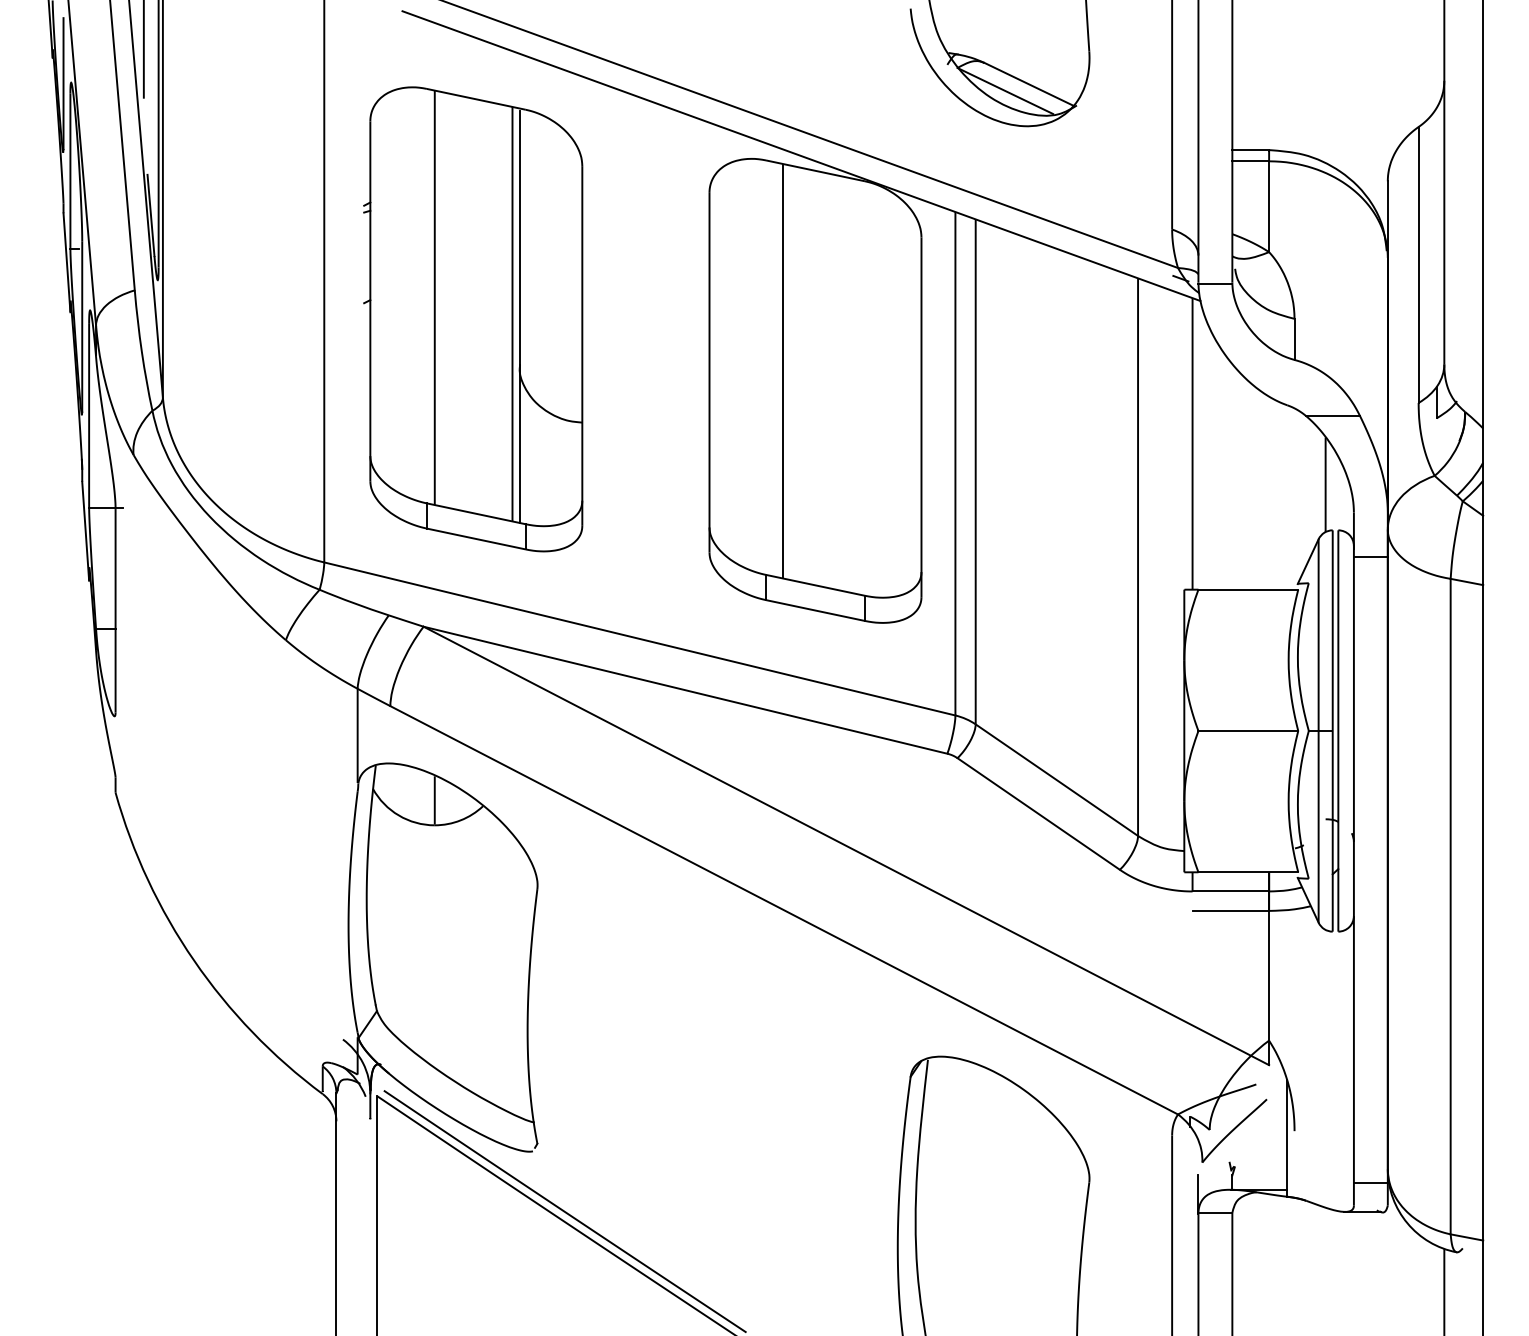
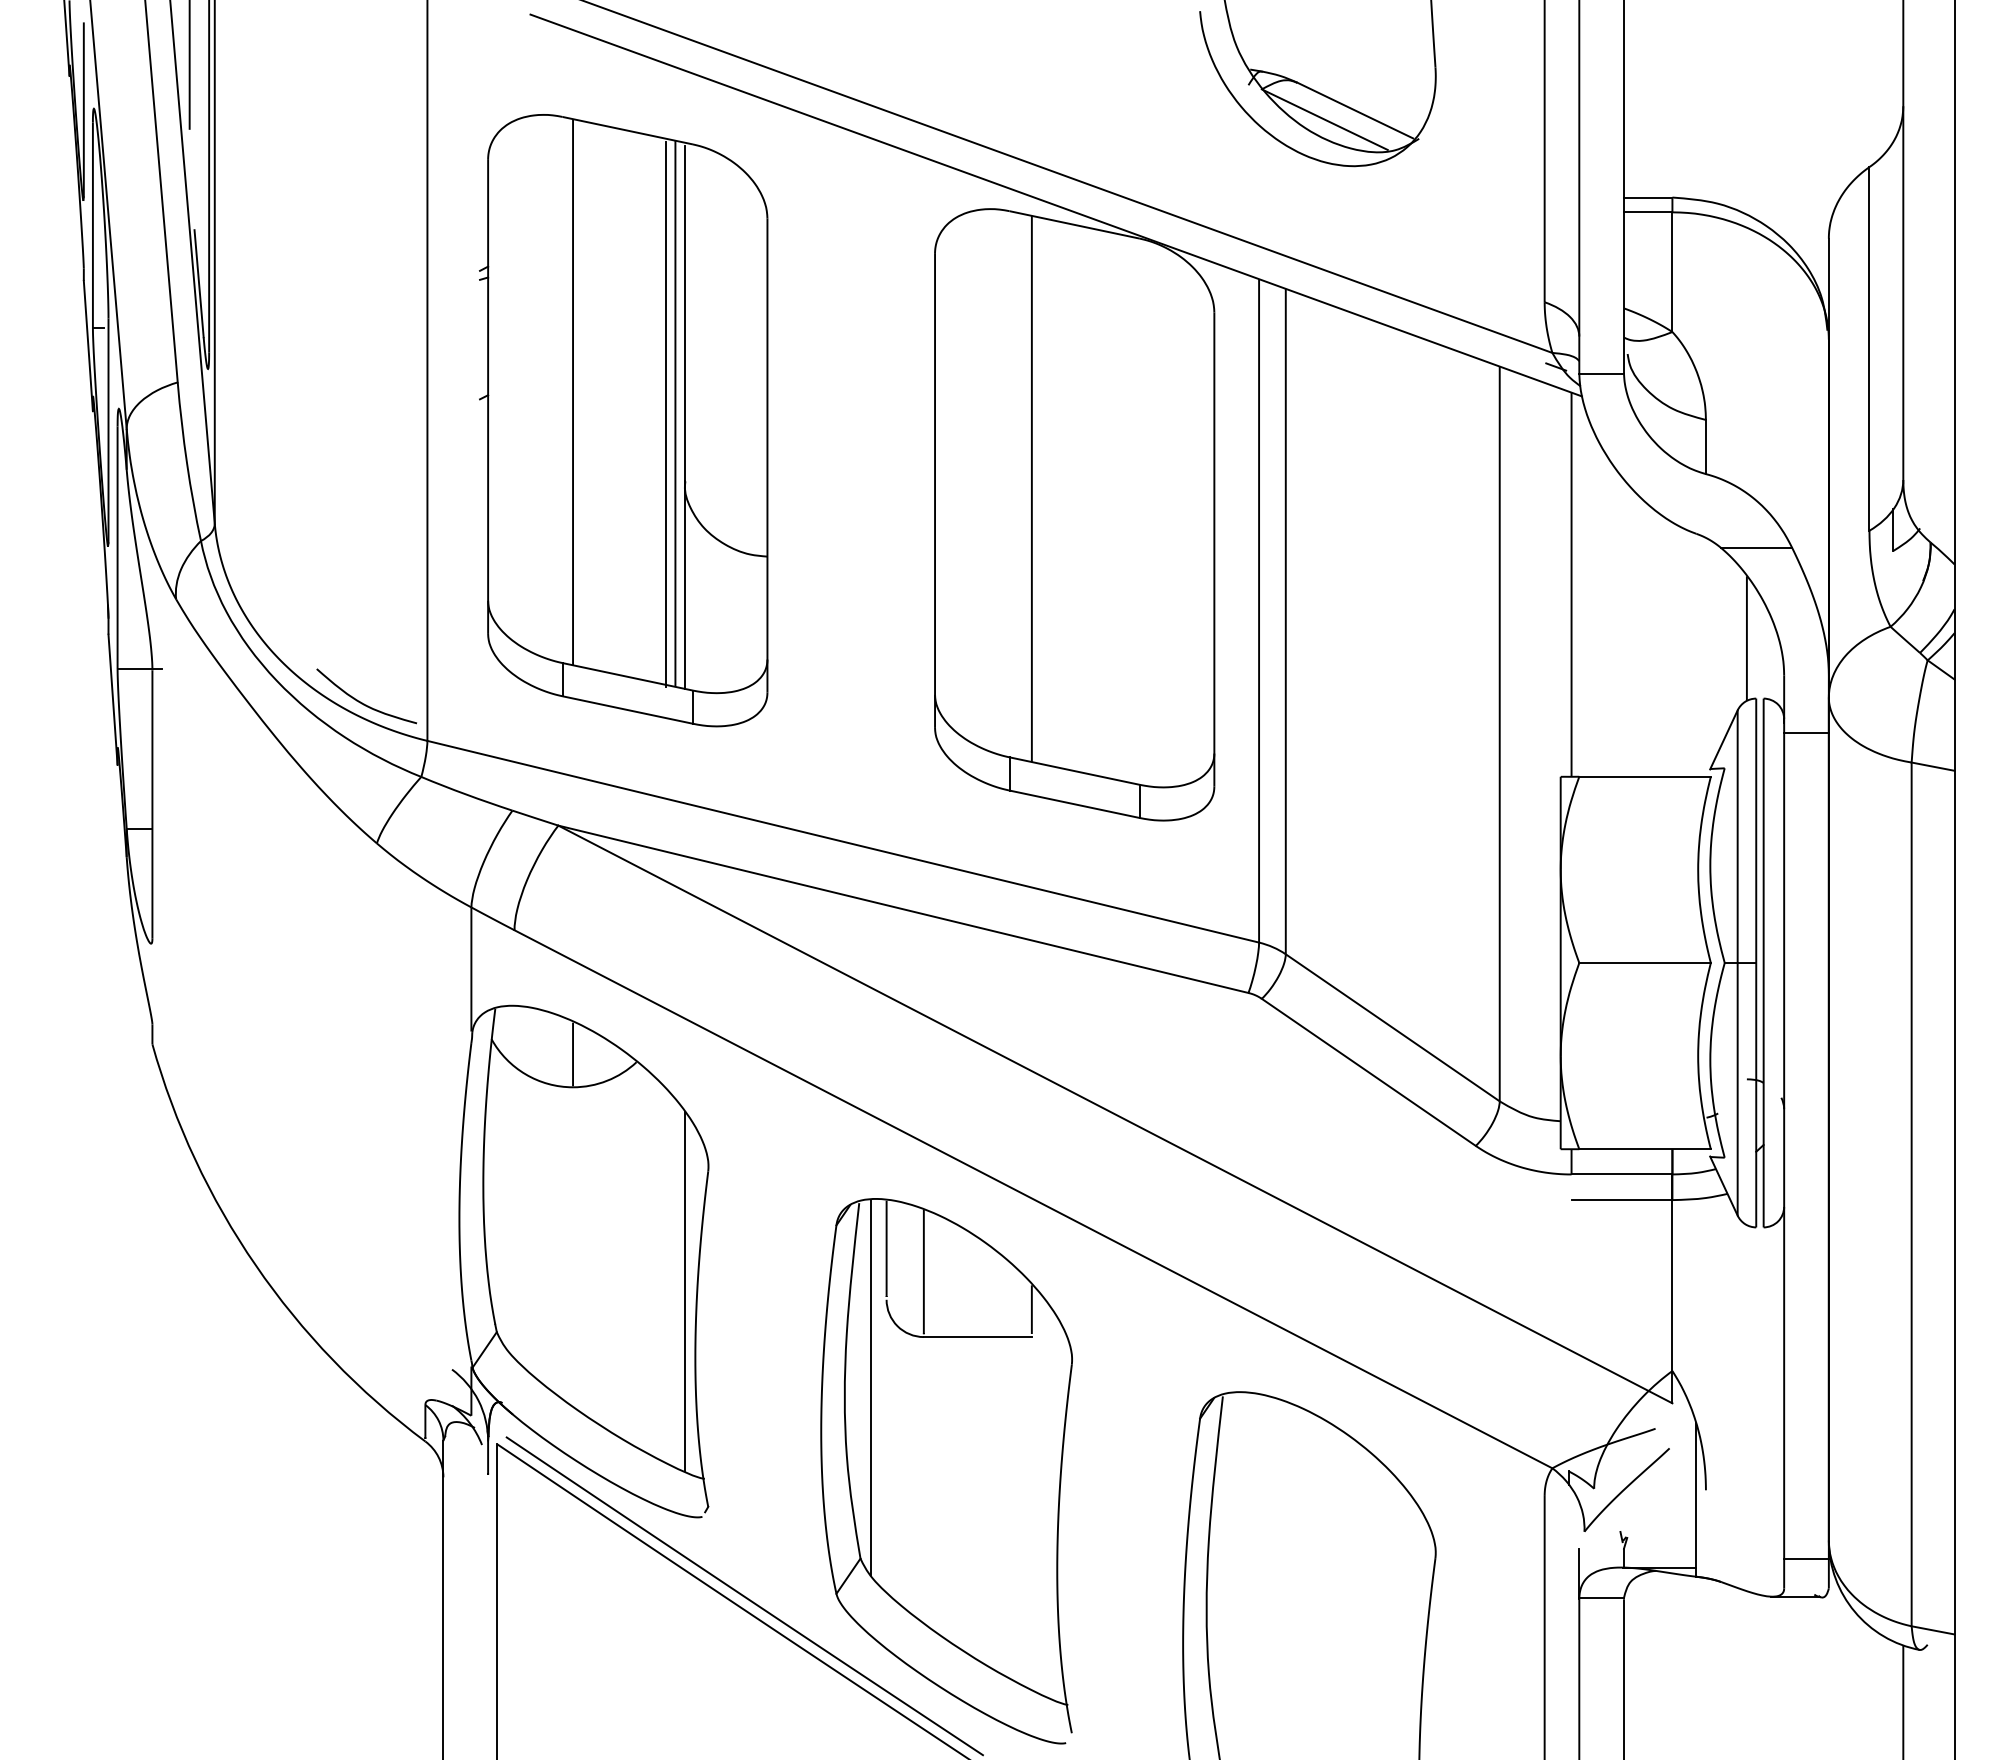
line: (505, 314) -> (666, 414), added
curve: (275, 533) -> (362, 702), added
line: (519, 980) -> (684, 1291), added
part: (718, 1116) -> (946, 1471), added

